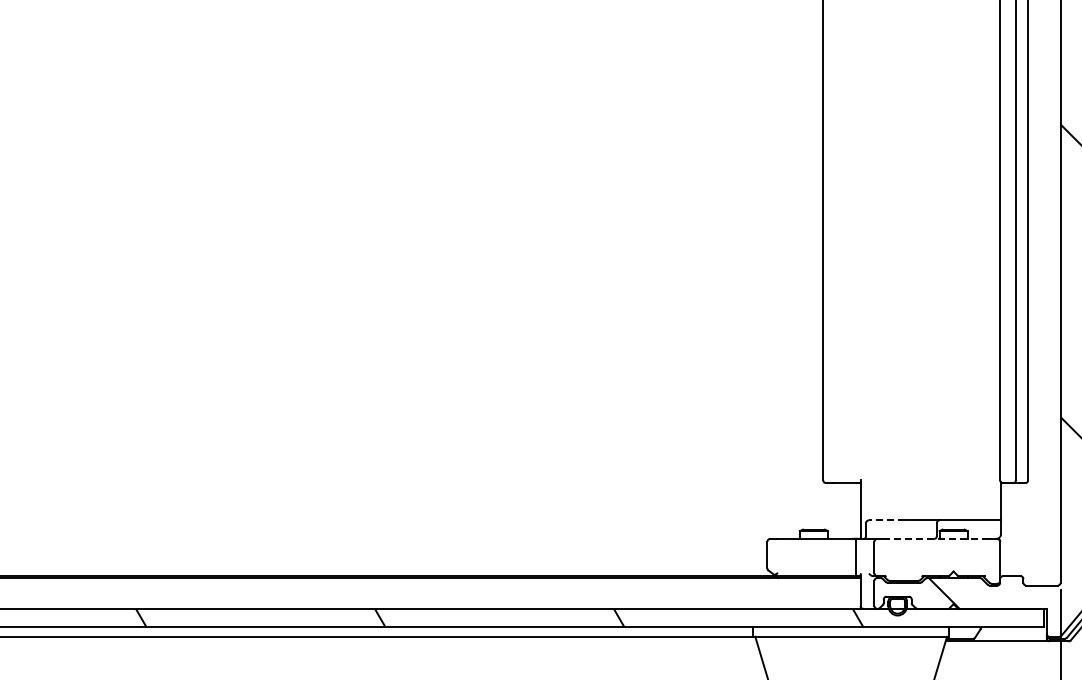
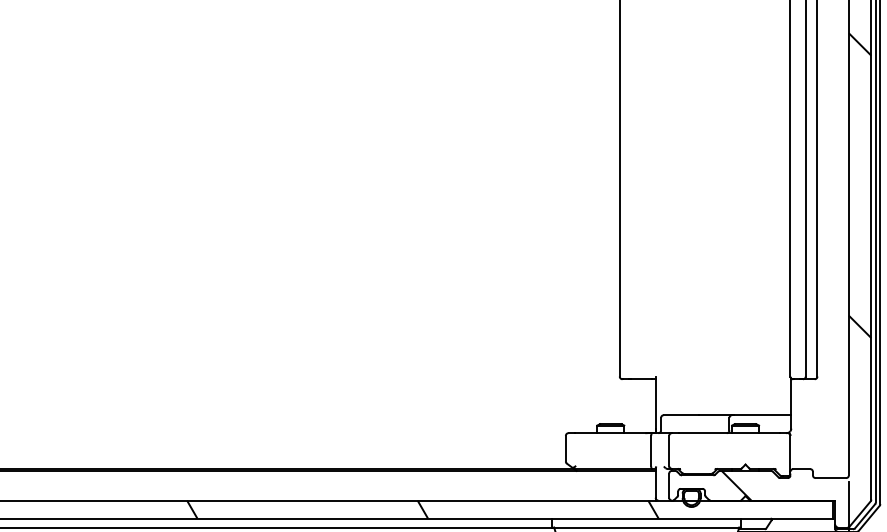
line: (886, 520) -> (680, 415), dashed -> solid
line: (936, 538) -> (729, 432), dashed -> solid

